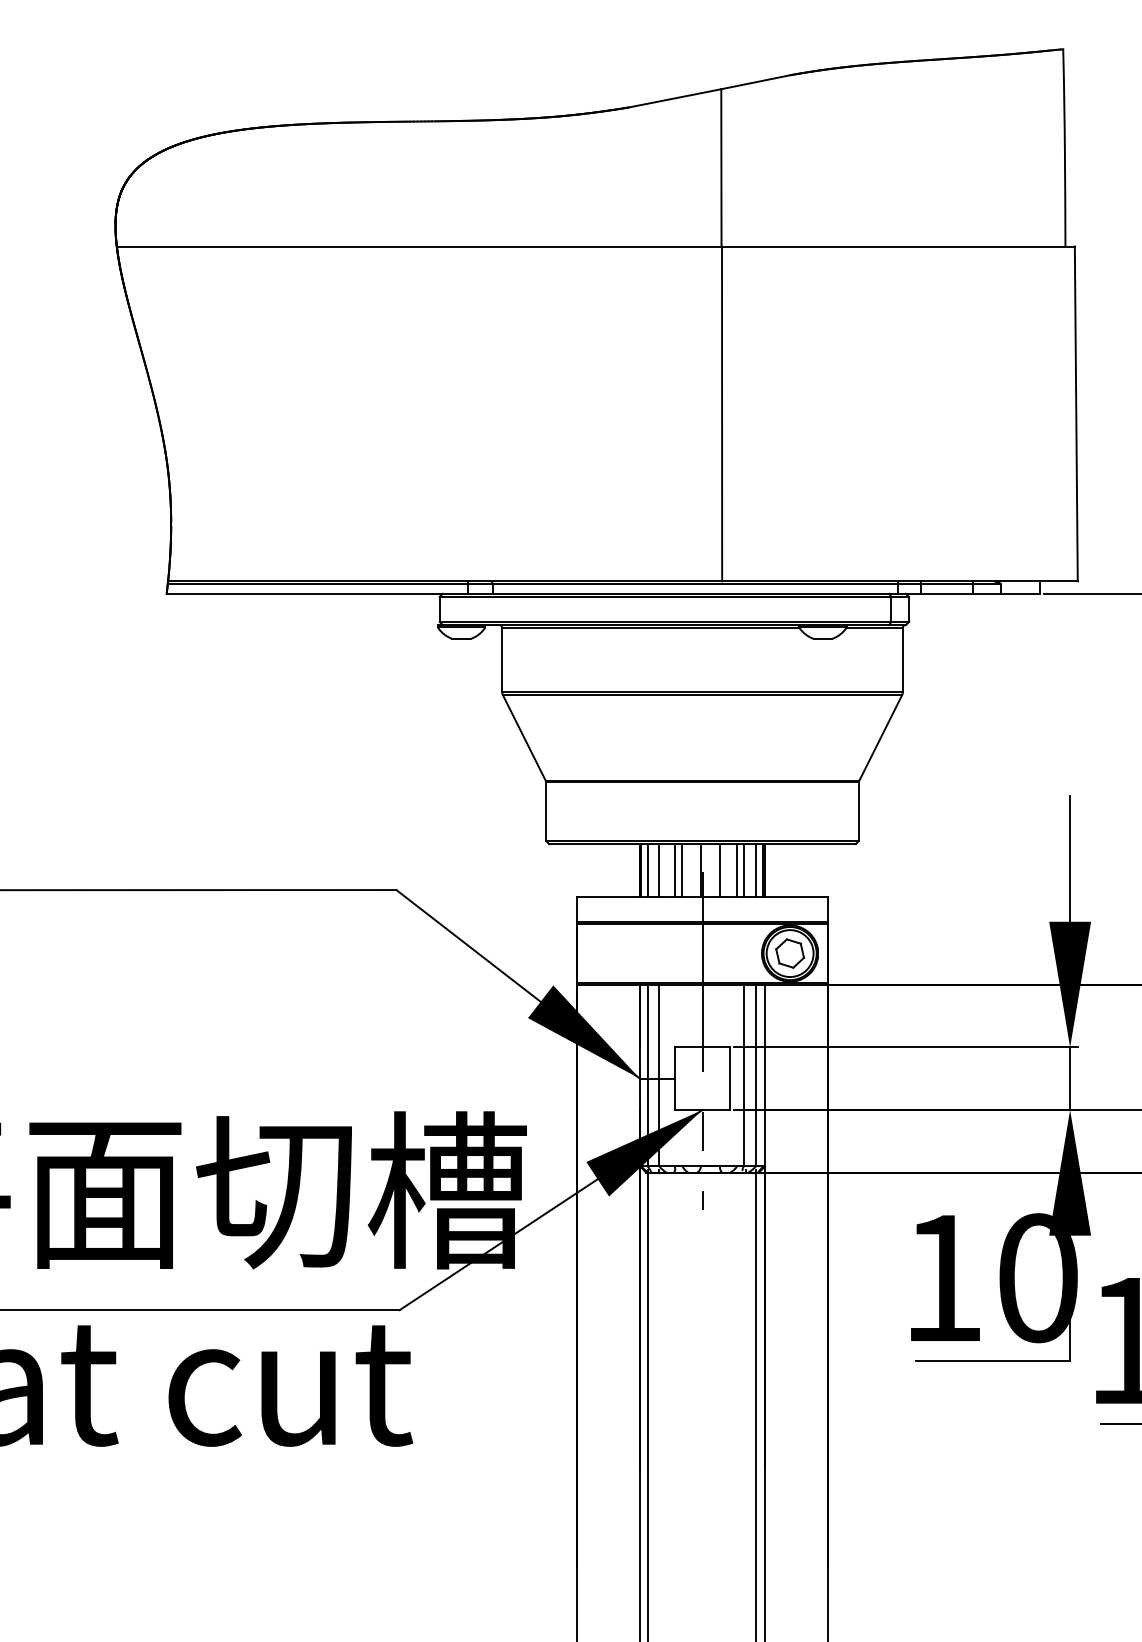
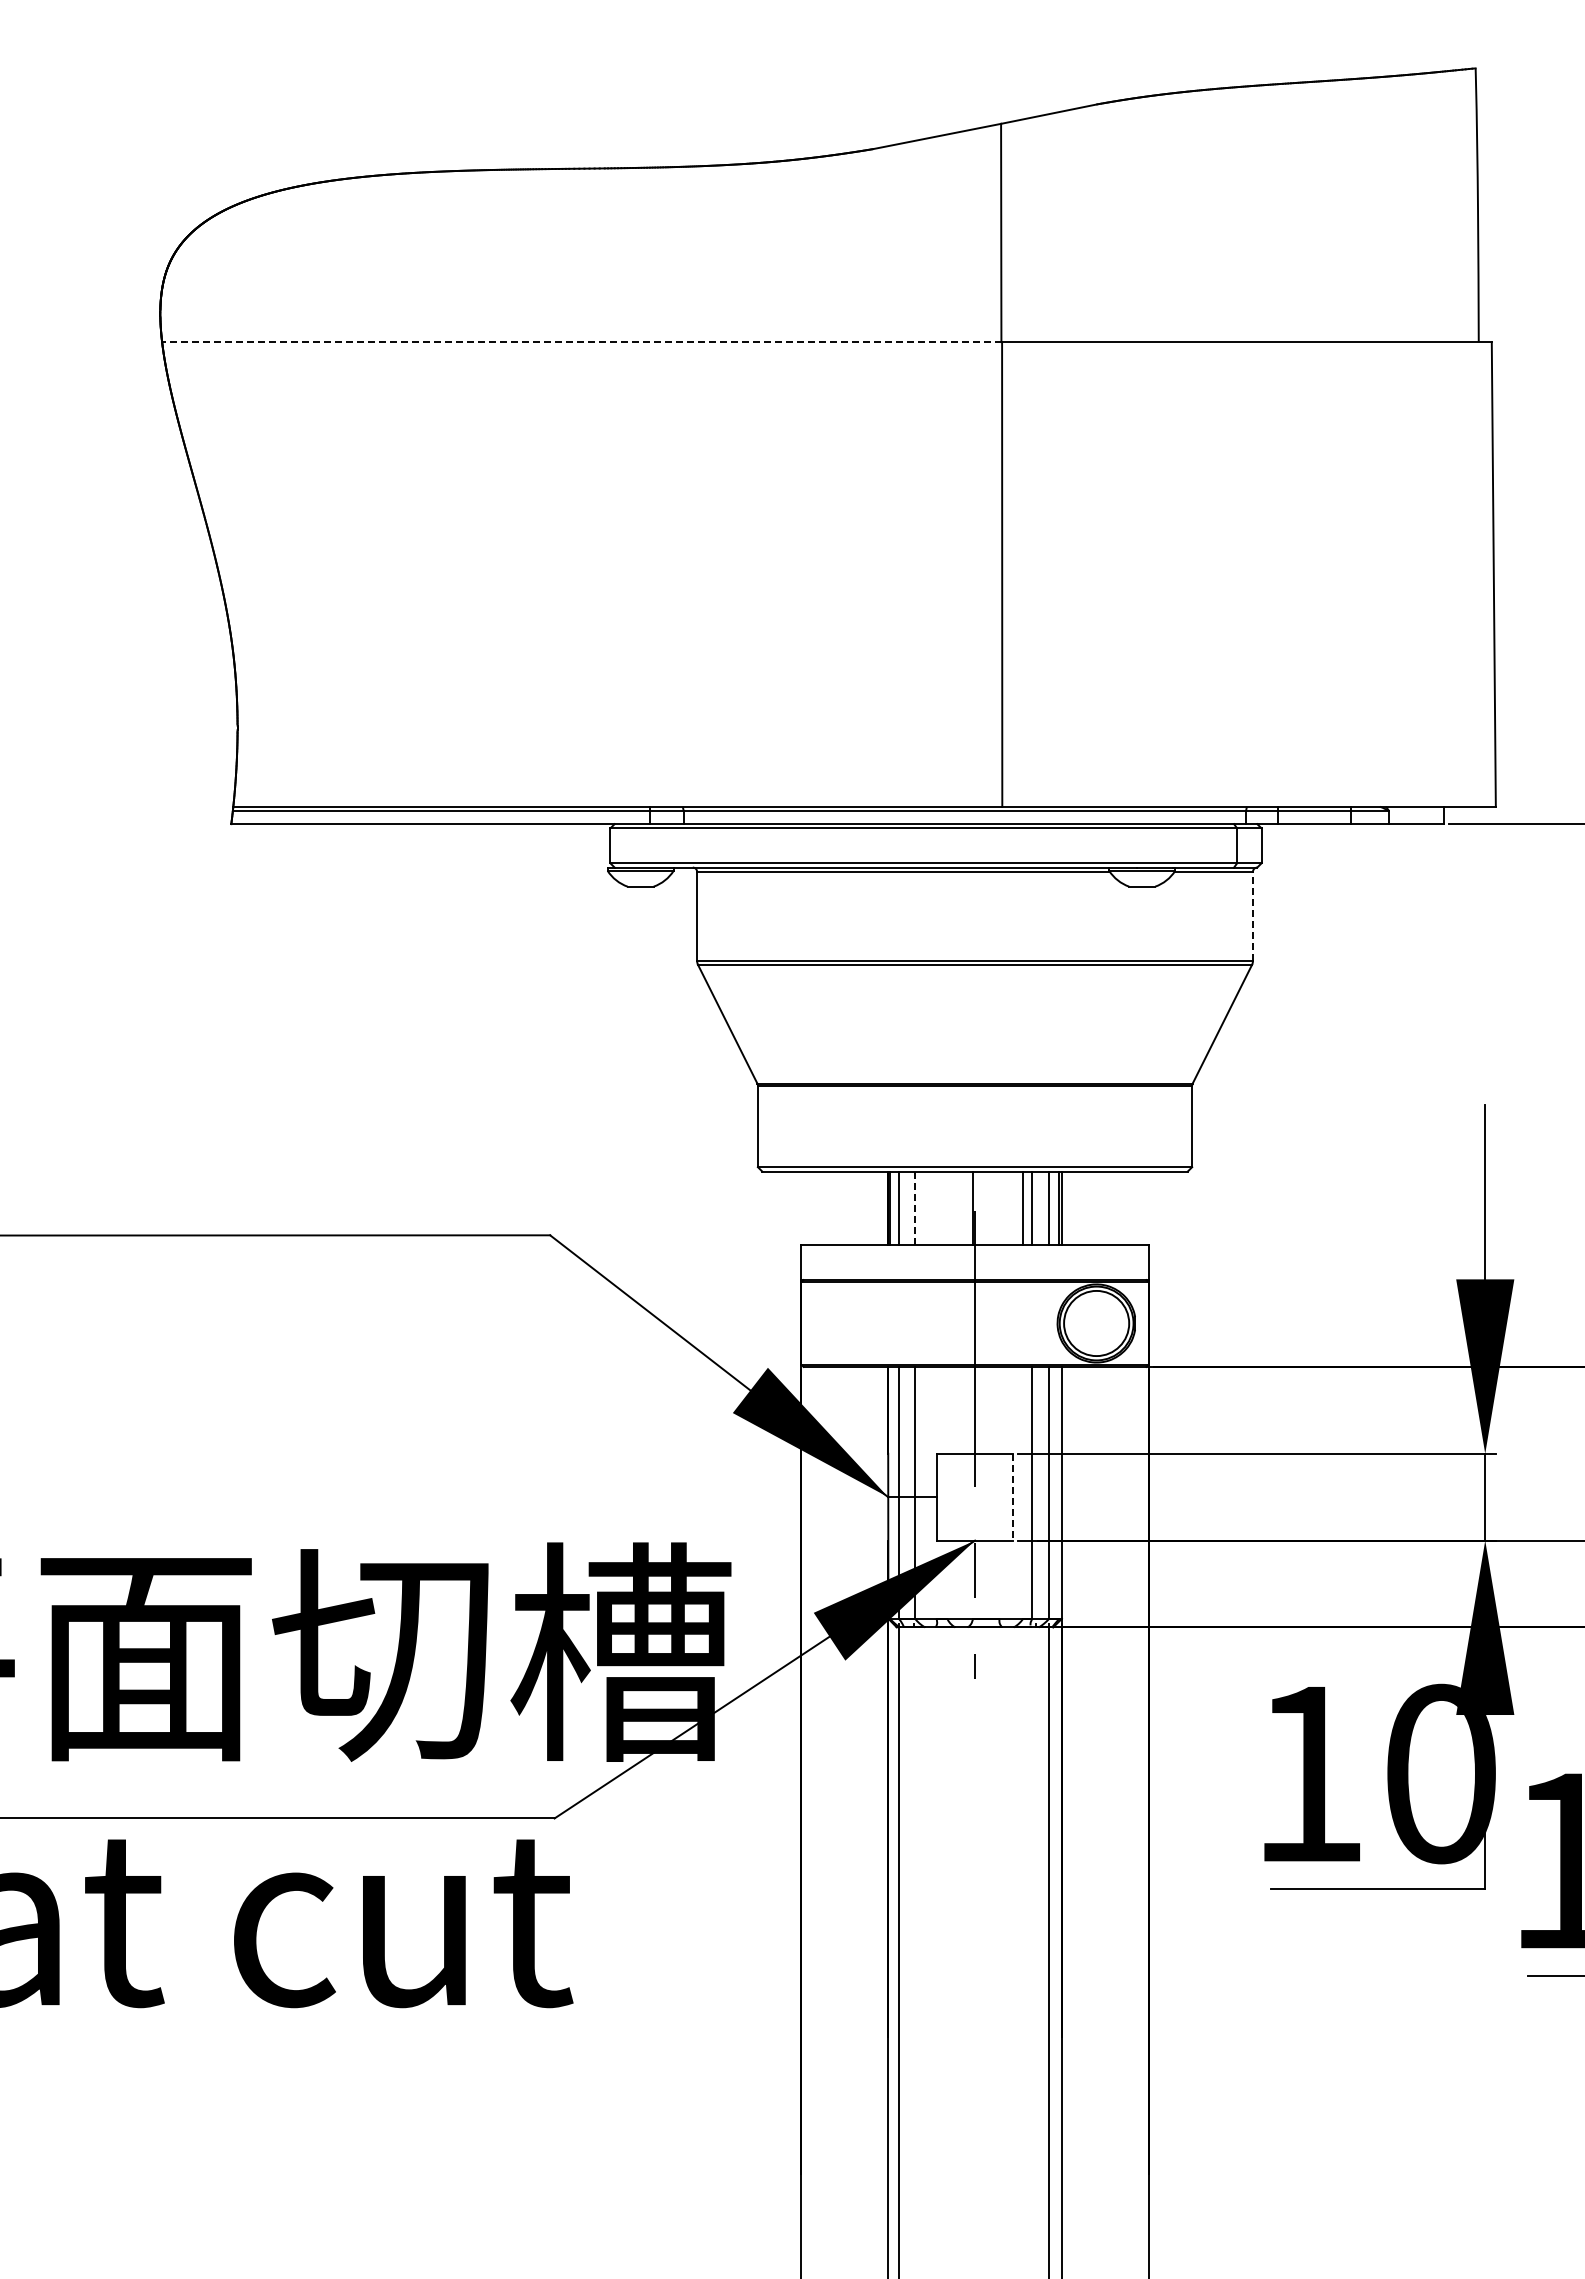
line: (419, 246) -> (582, 342), solid -> dashed
line: (902, 660) -> (1252, 916), solid -> dashed
line: (659, 870) -> (915, 1208), solid -> dashed
line: (674, 870) -> (936, 1208), removed
line: (682, 870) -> (947, 1208), removed
line: (720, 870) -> (999, 1208), removed
part: (790, 953) -> (1096, 1323), removed
line: (730, 1078) -> (1013, 1497), solid -> dashed

